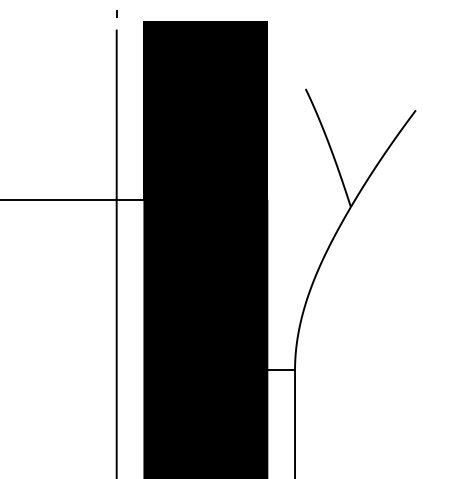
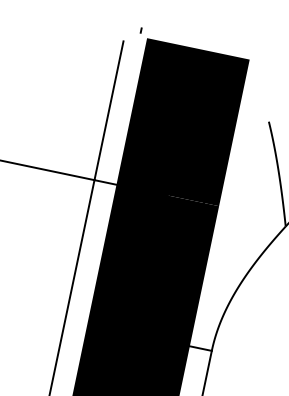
line: (116, 13) -> (141, 30), moved

